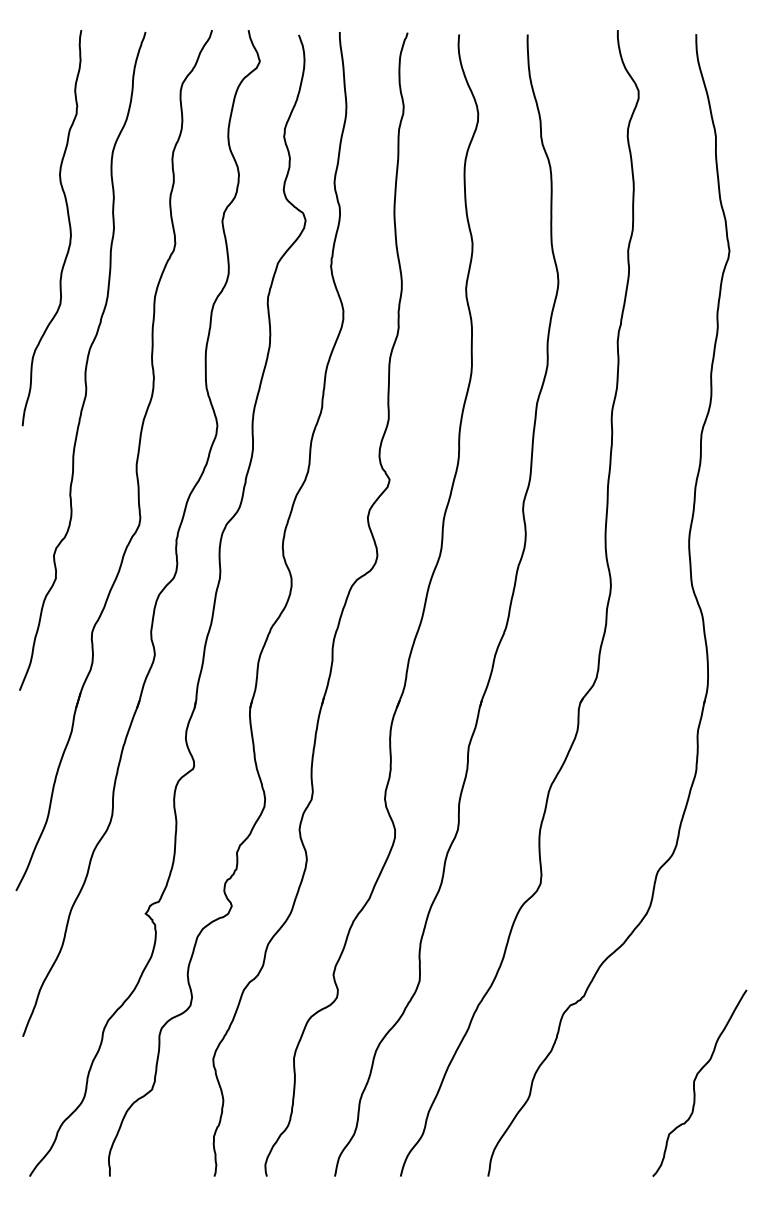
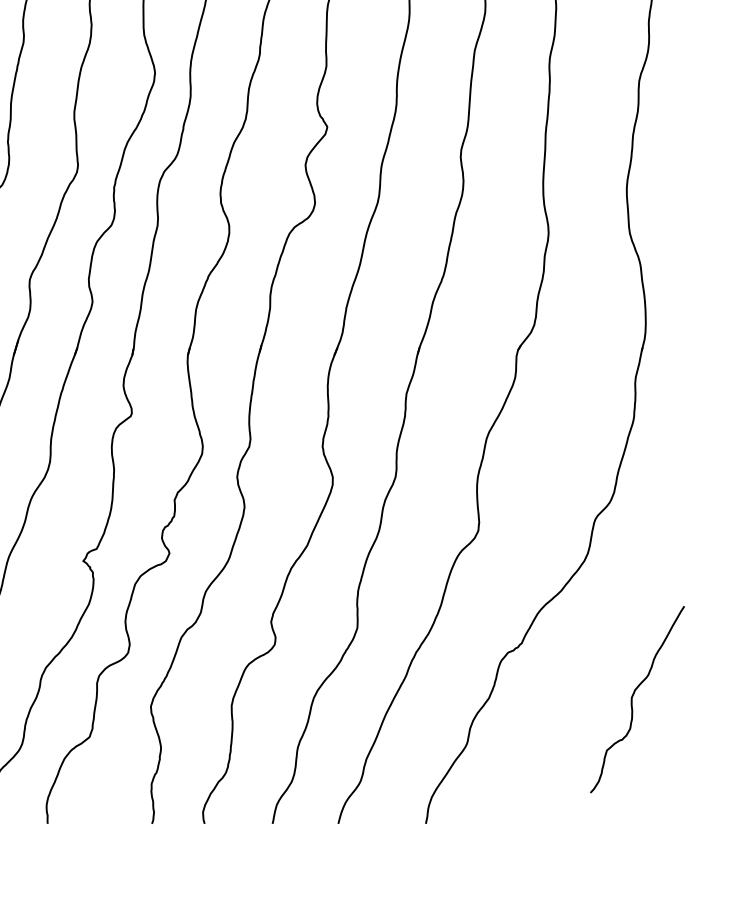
curve: (695, 1081) -> (633, 697), moved

